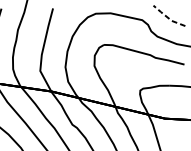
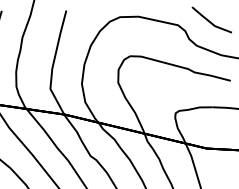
line: (168, 17) -> (210, 22), dashed -> solid

